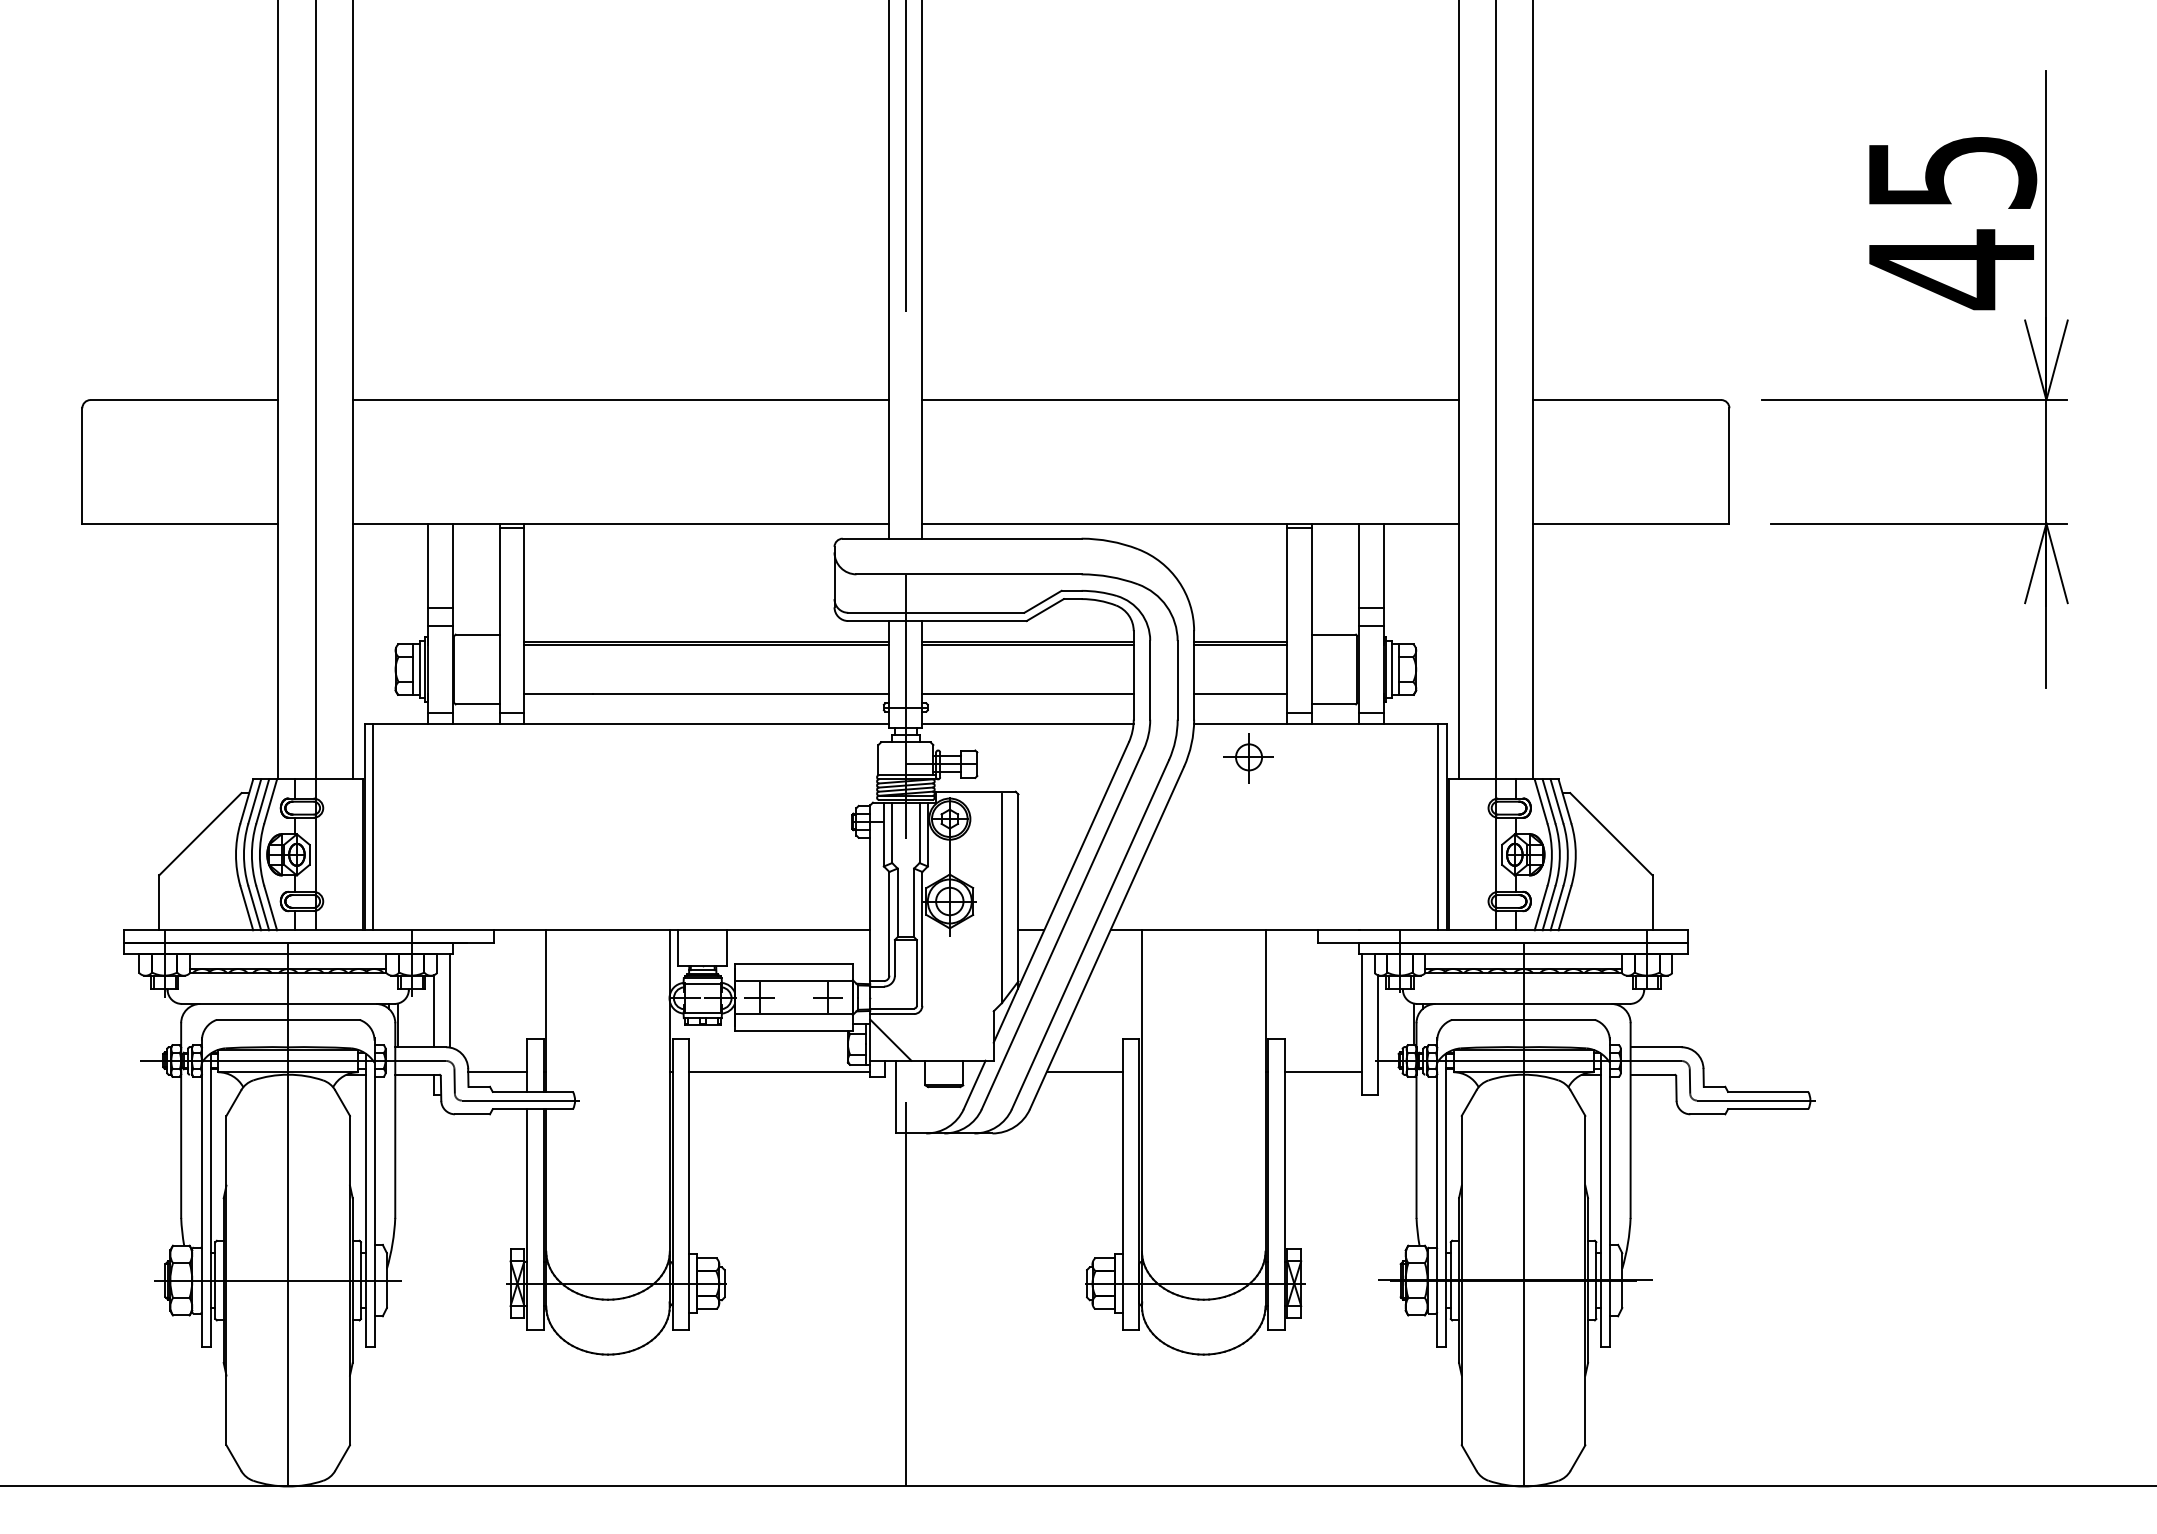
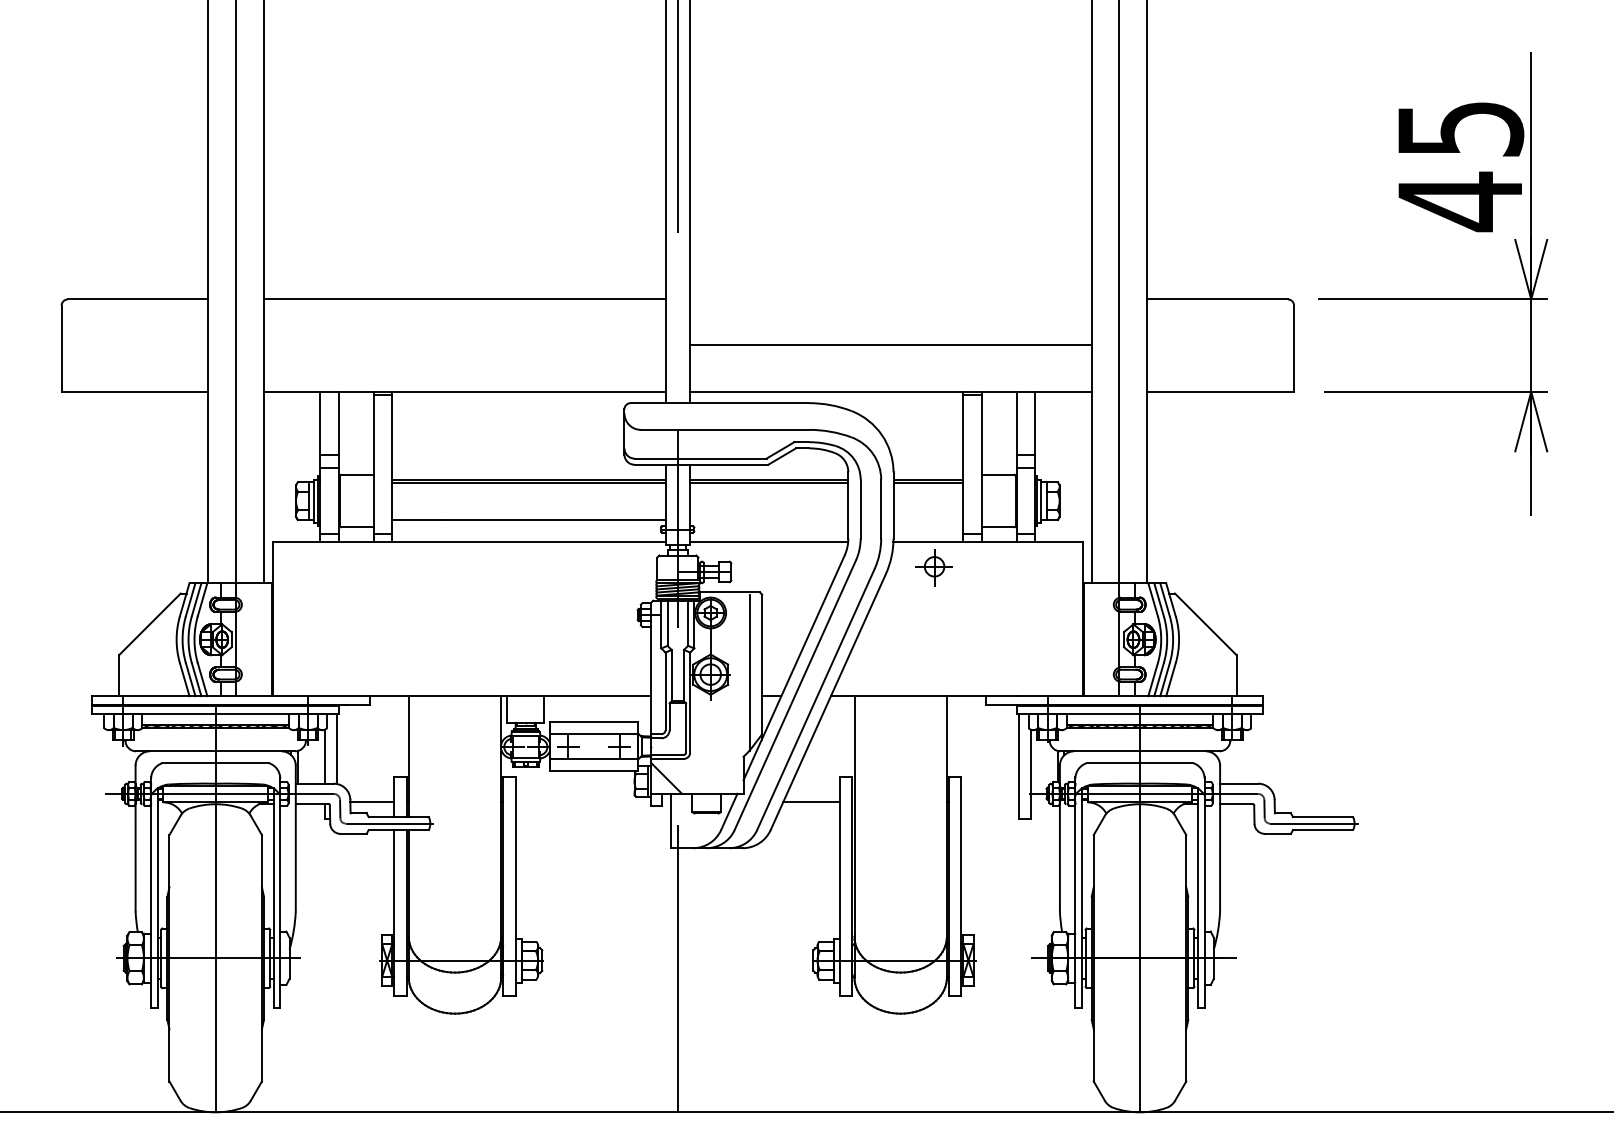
line: (1190, 400) -> (890, 345), moved
line: (1028, 694) -> (769, 519), removed
line: (1240, 694) -> (928, 519), removed
line: (373, 827) -> (279, 619), removed
line: (1438, 827) -> (1076, 619), removed
line: (779, 1071) -> (583, 801), removed
line: (1322, 1071) -> (989, 801), removed

